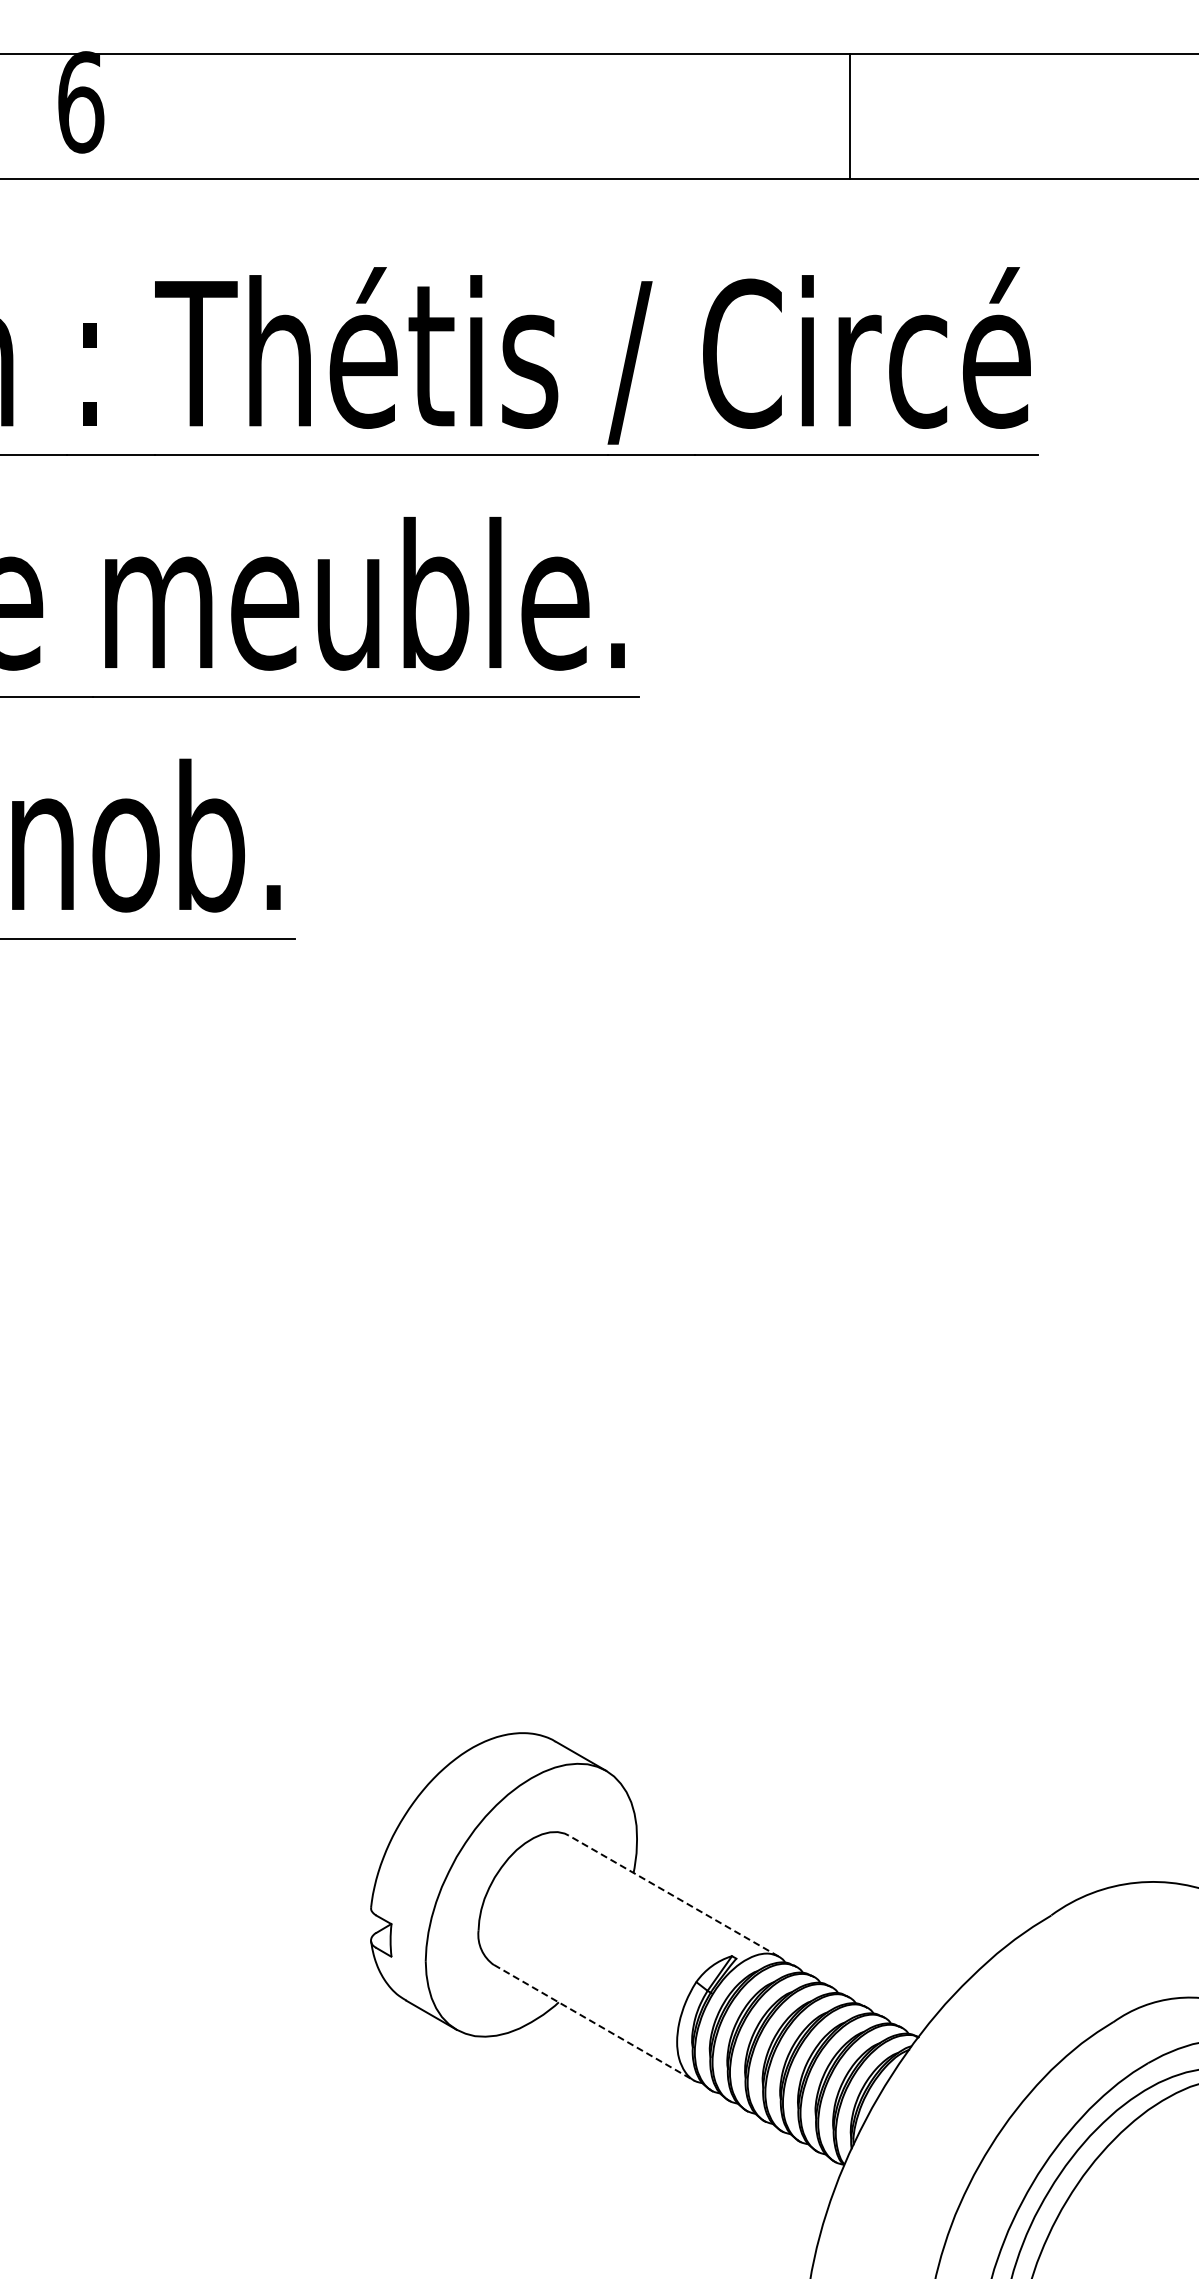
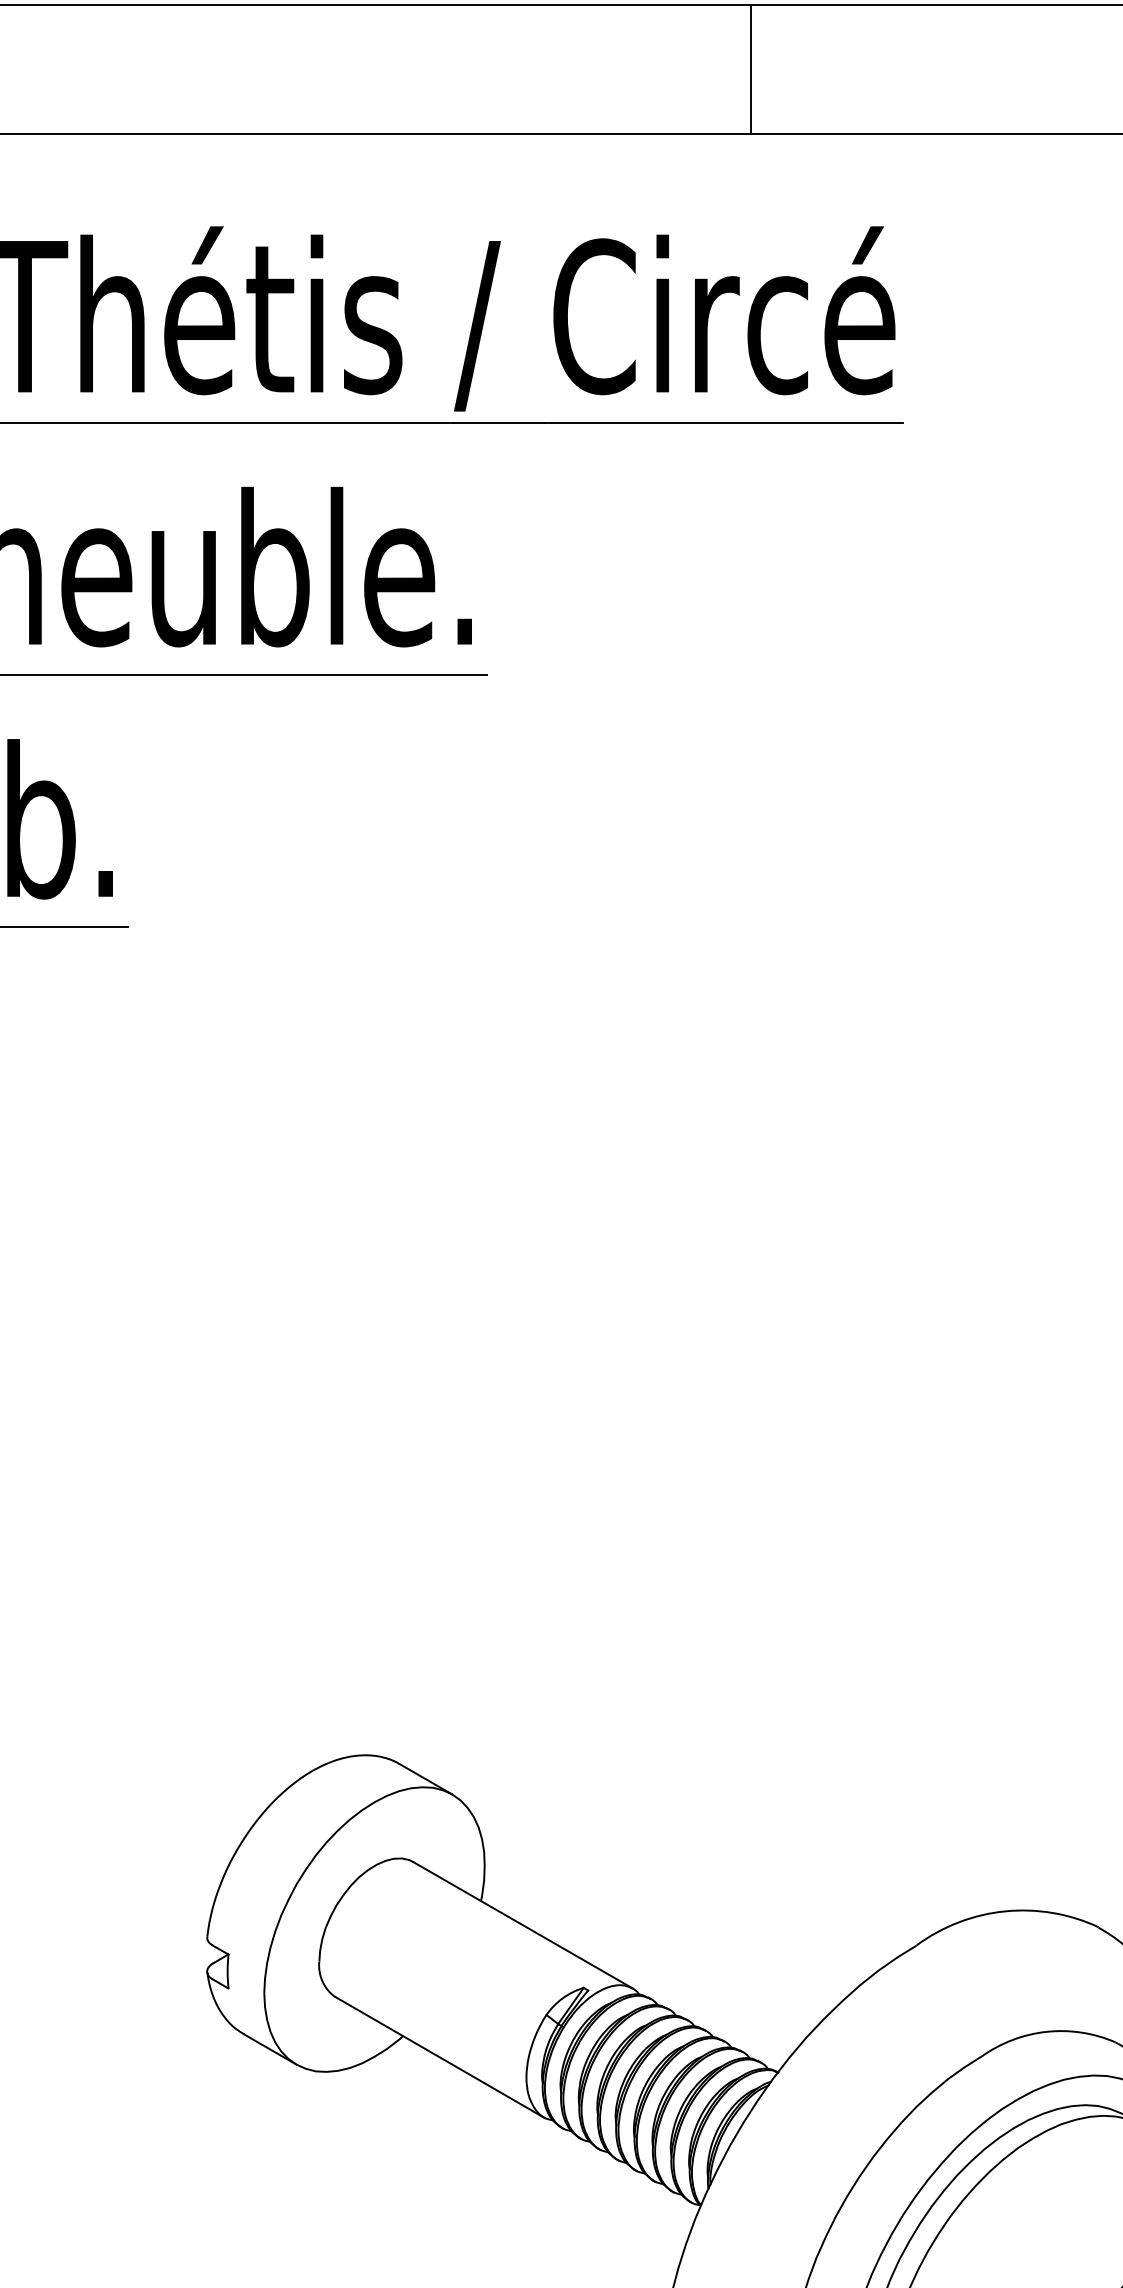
line: (850, 116) -> (751, 69), moved
line: (673, 1895) -> (522, 1924), dashed -> solid
line: (594, 2023) -> (440, 2058), dashed -> solid

